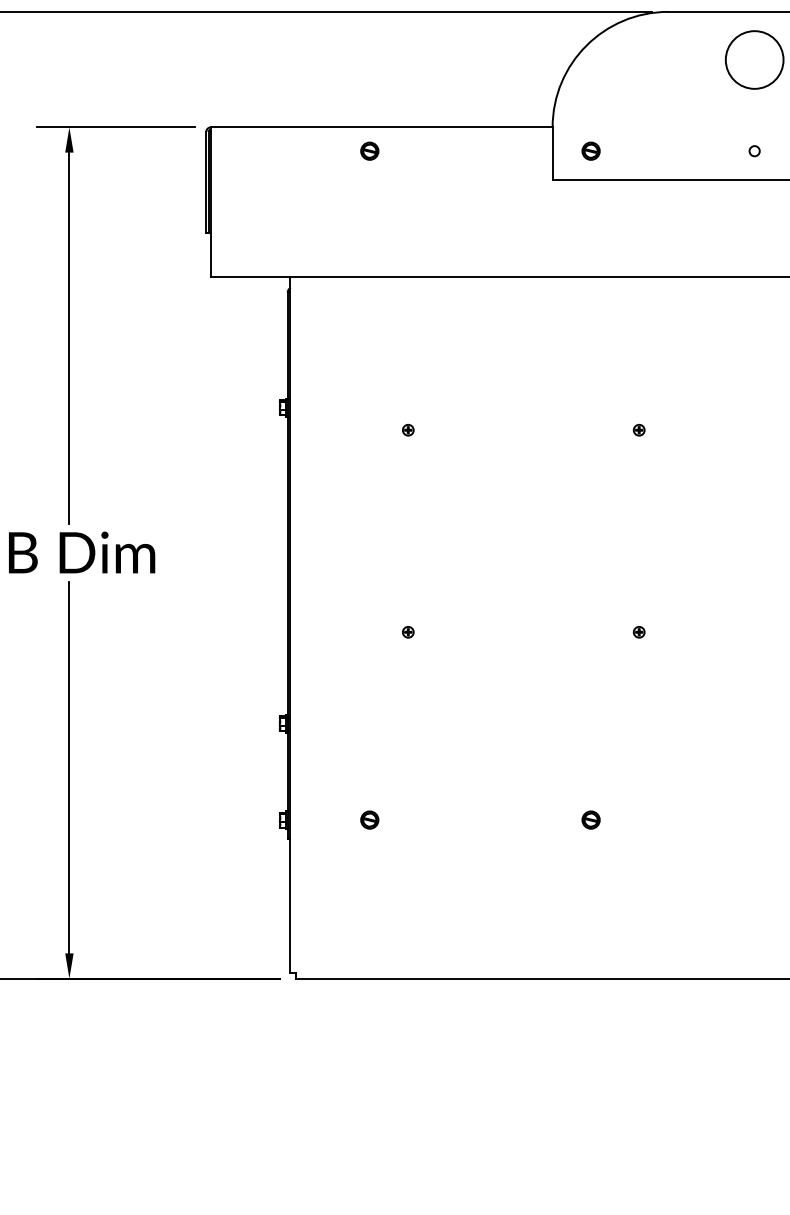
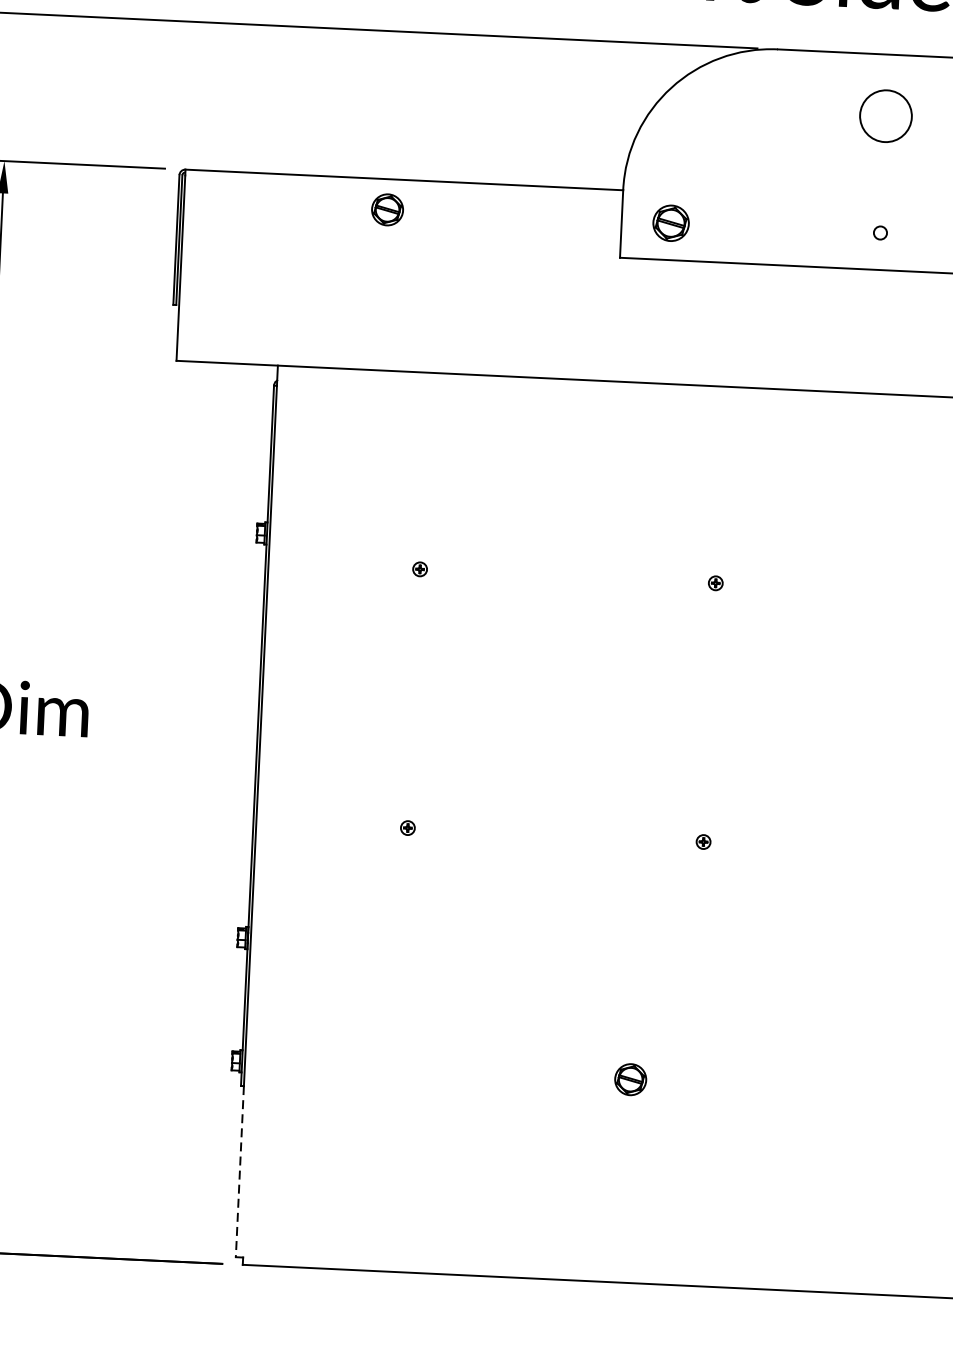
circle: (754, 59) -> (885, 115), size x0.7
part: (369, 150) -> (387, 208), size x1.4
part: (590, 150) -> (670, 222), size x1.6
part: (369, 819) -> (346, 1065), removed
part: (590, 819) -> (629, 1078), size x1.4
line: (290, 906) -> (240, 1172), solid -> dashed

